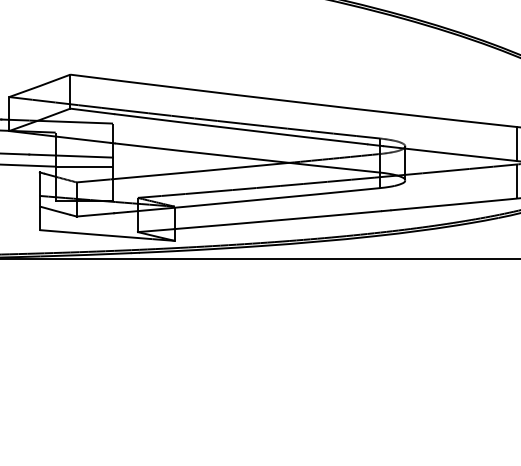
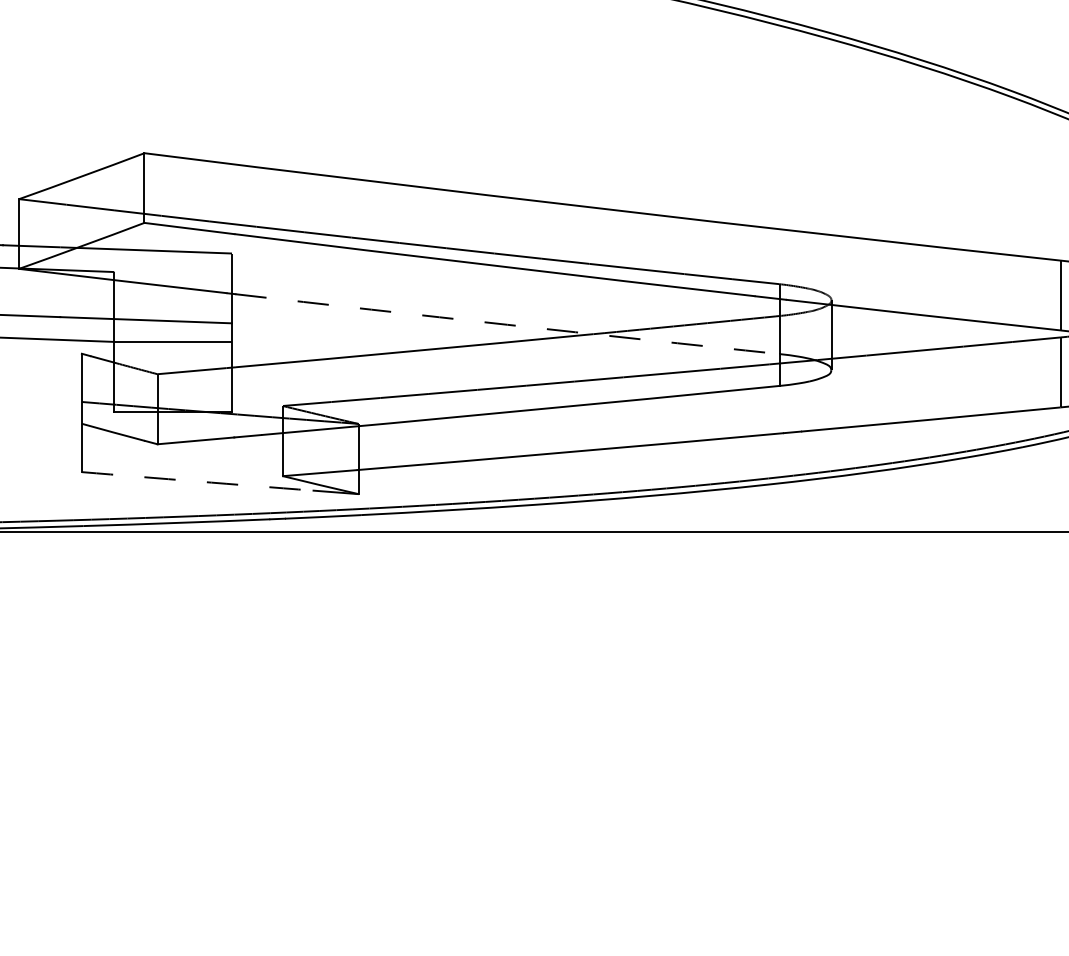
arc: (247, 158) -> (507, 325), solid -> dashed
arc: (96, 234) -> (198, 481), solid -> dashed

